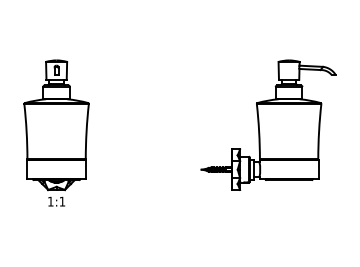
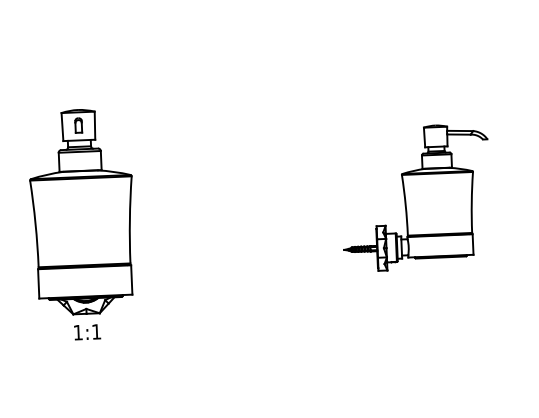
part: (268, 124) -> (415, 196), size x0.7

